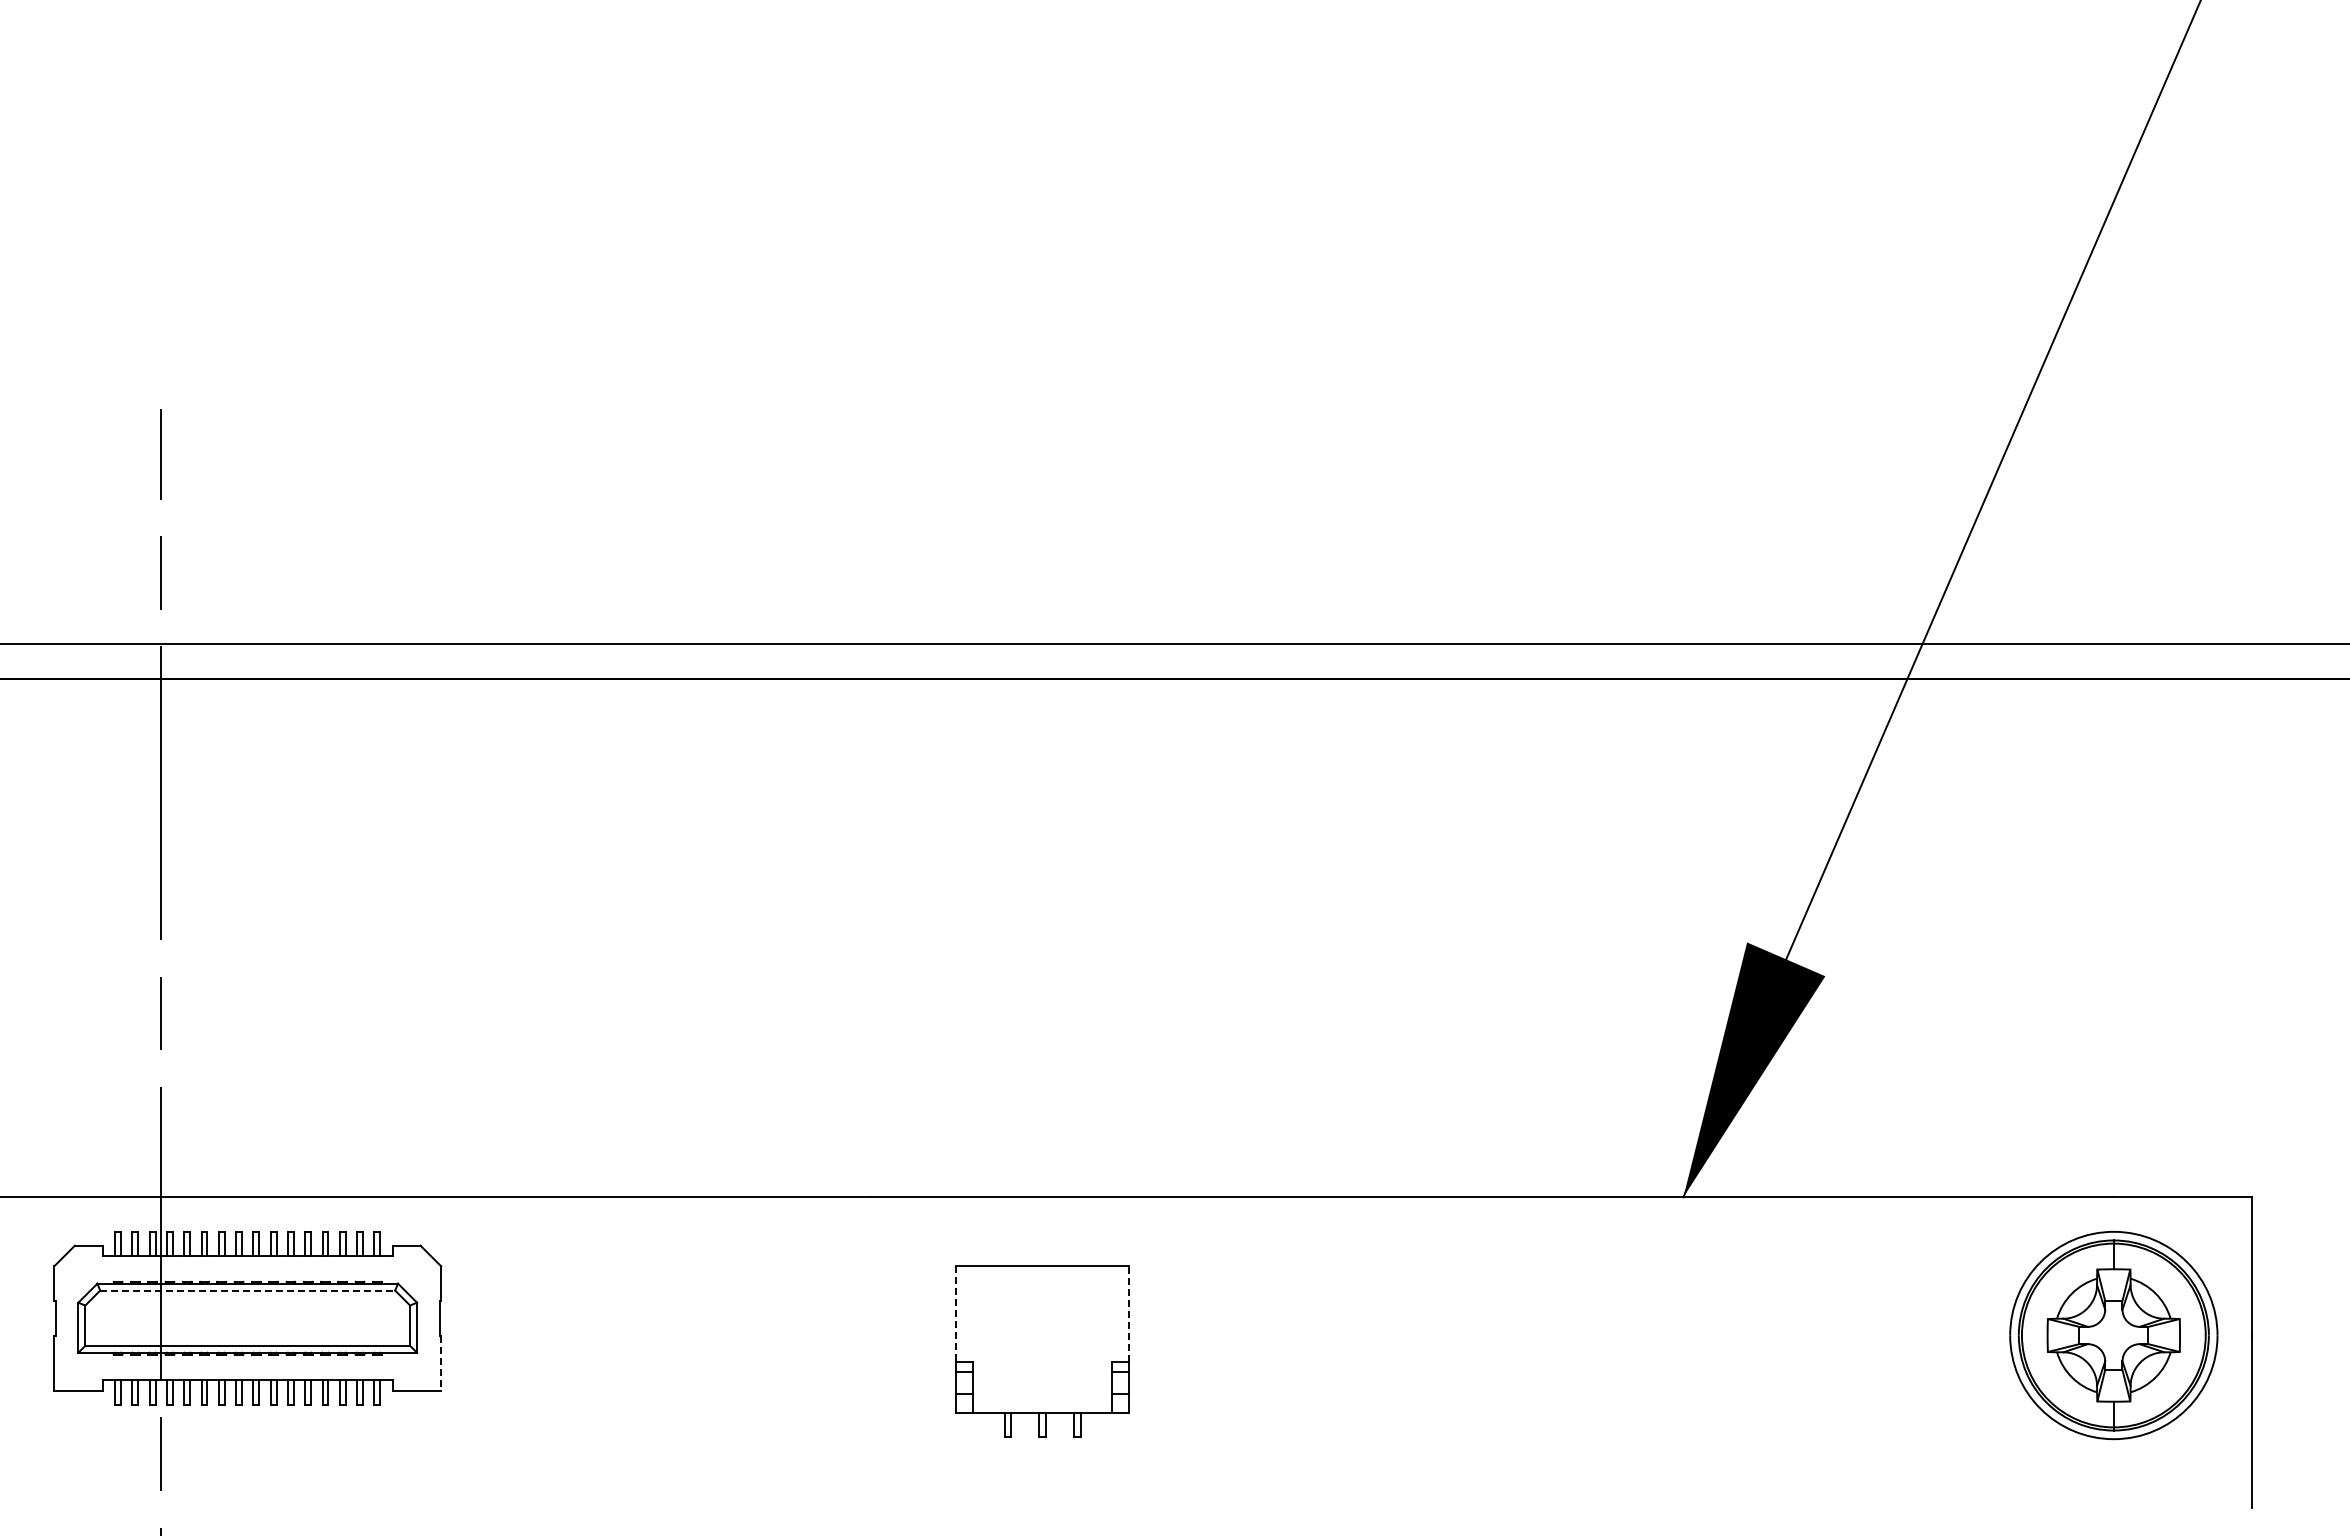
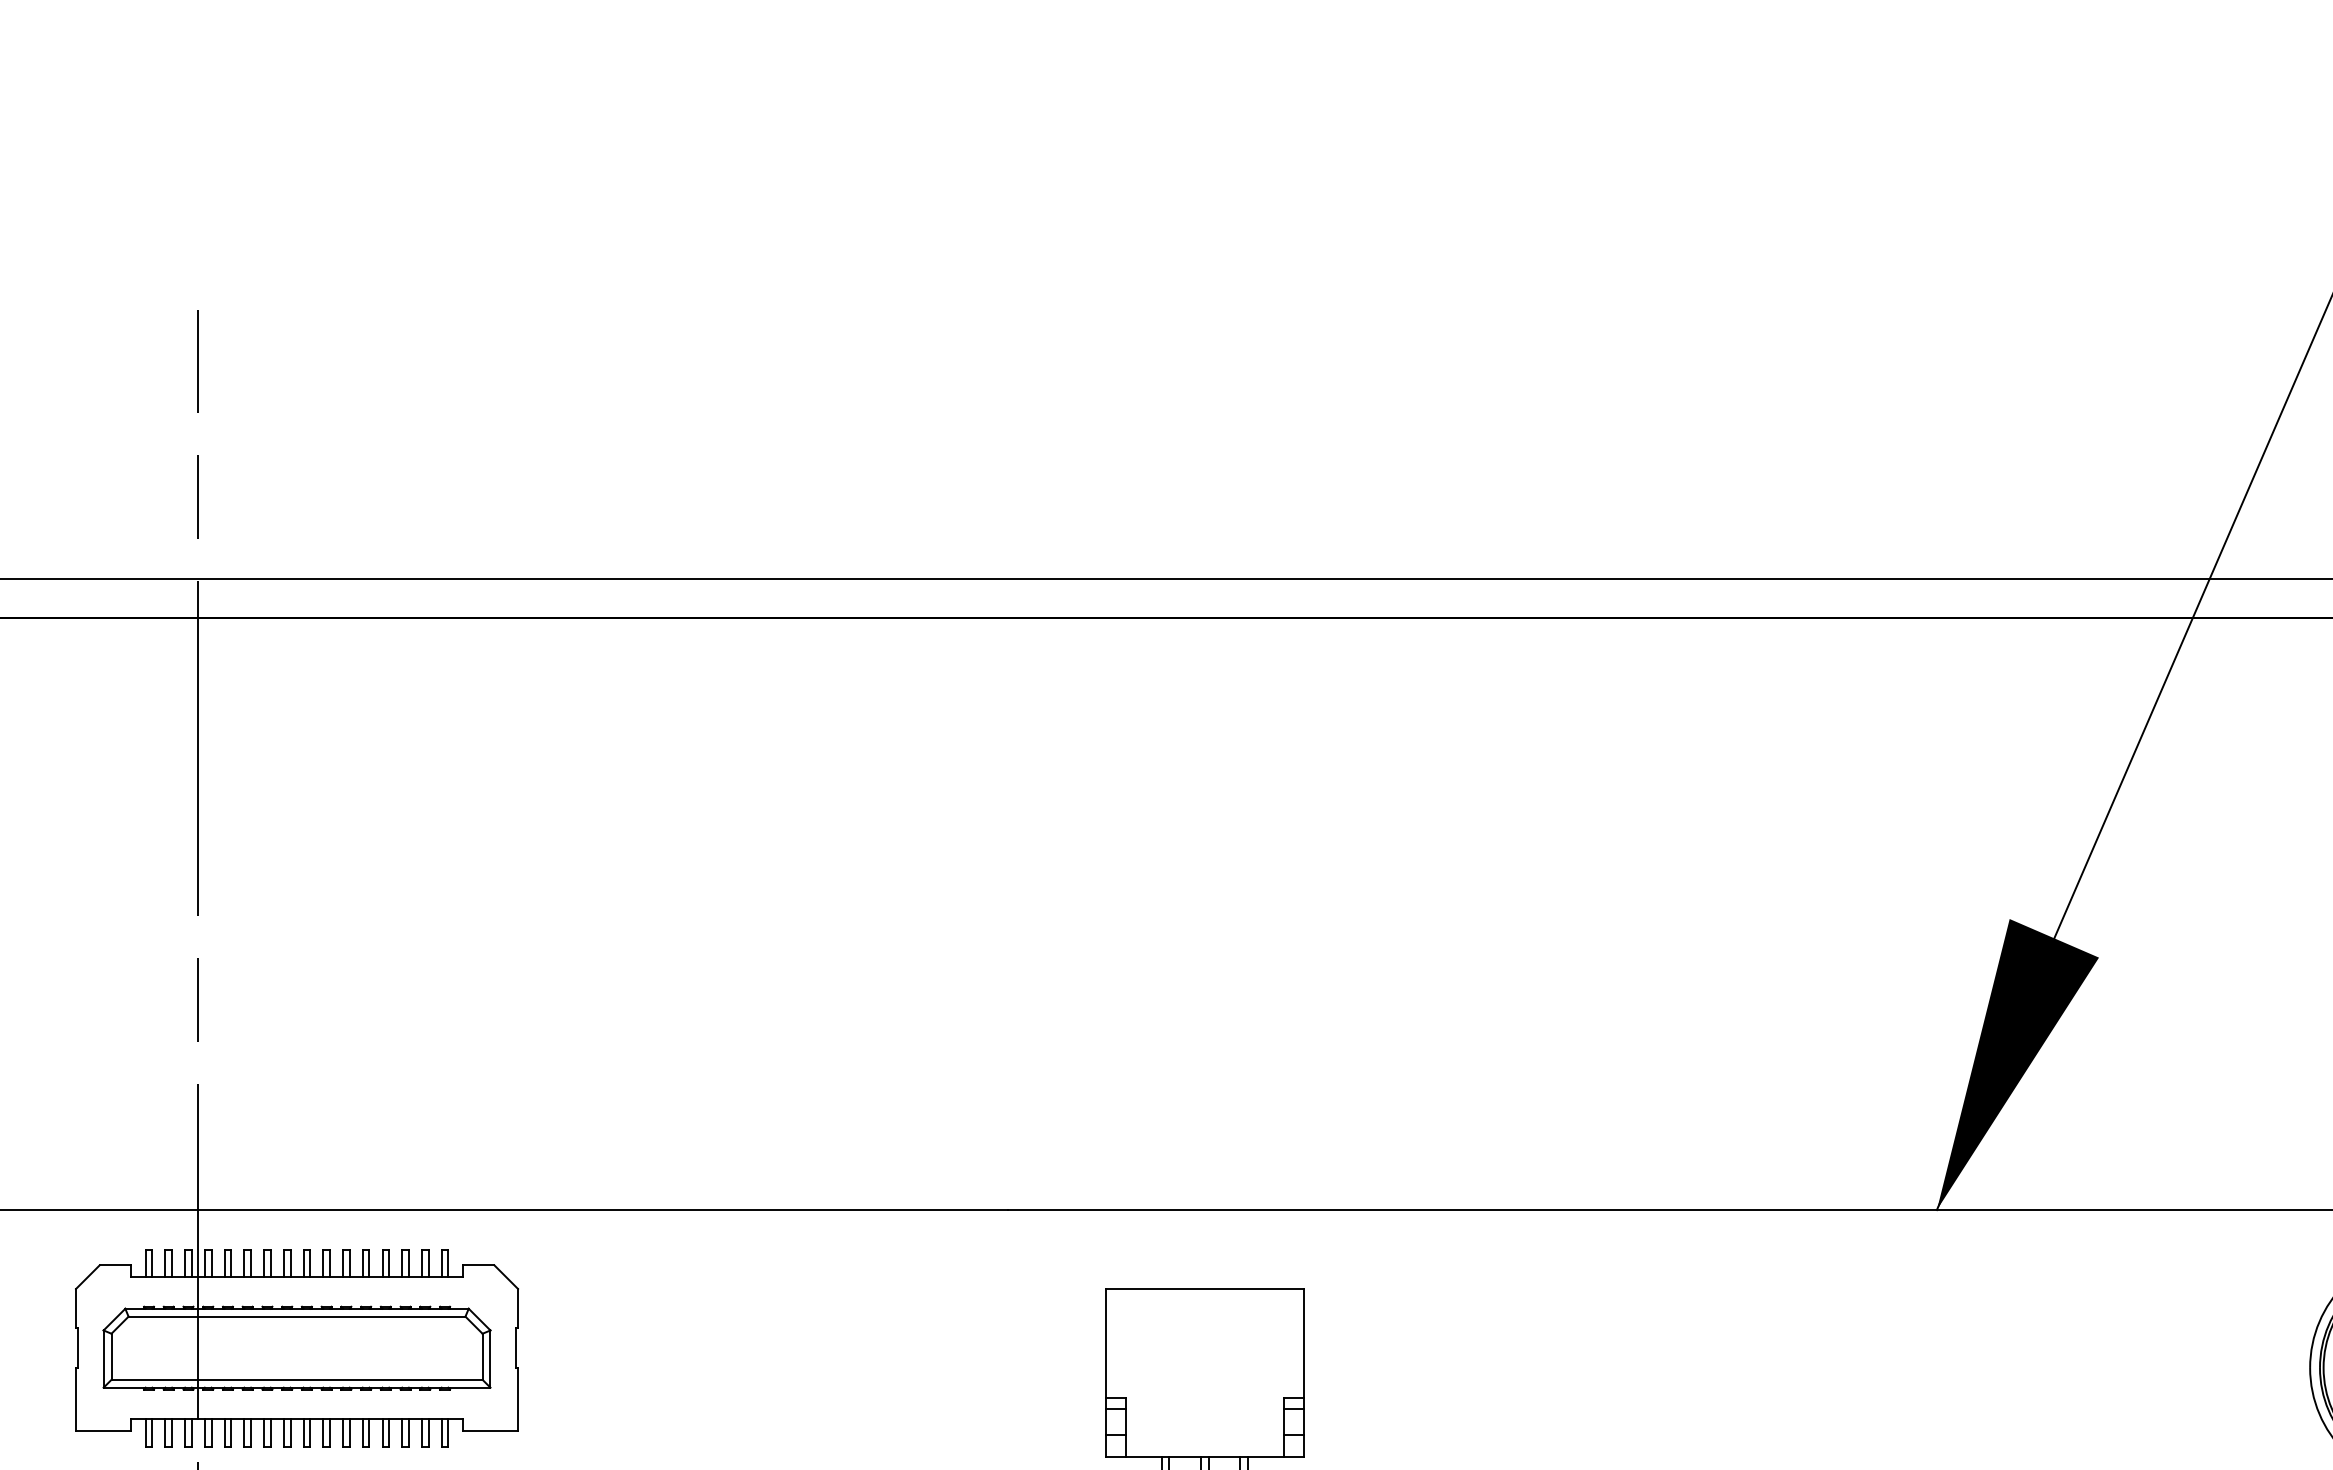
line: (248, 1290) -> (297, 1316), dashed -> solid
line: (956, 1314) -> (1106, 1343), dashed -> solid
line: (1128, 1314) -> (1303, 1343), dashed -> solid
line: (441, 1363) -> (518, 1399), dashed -> solid

